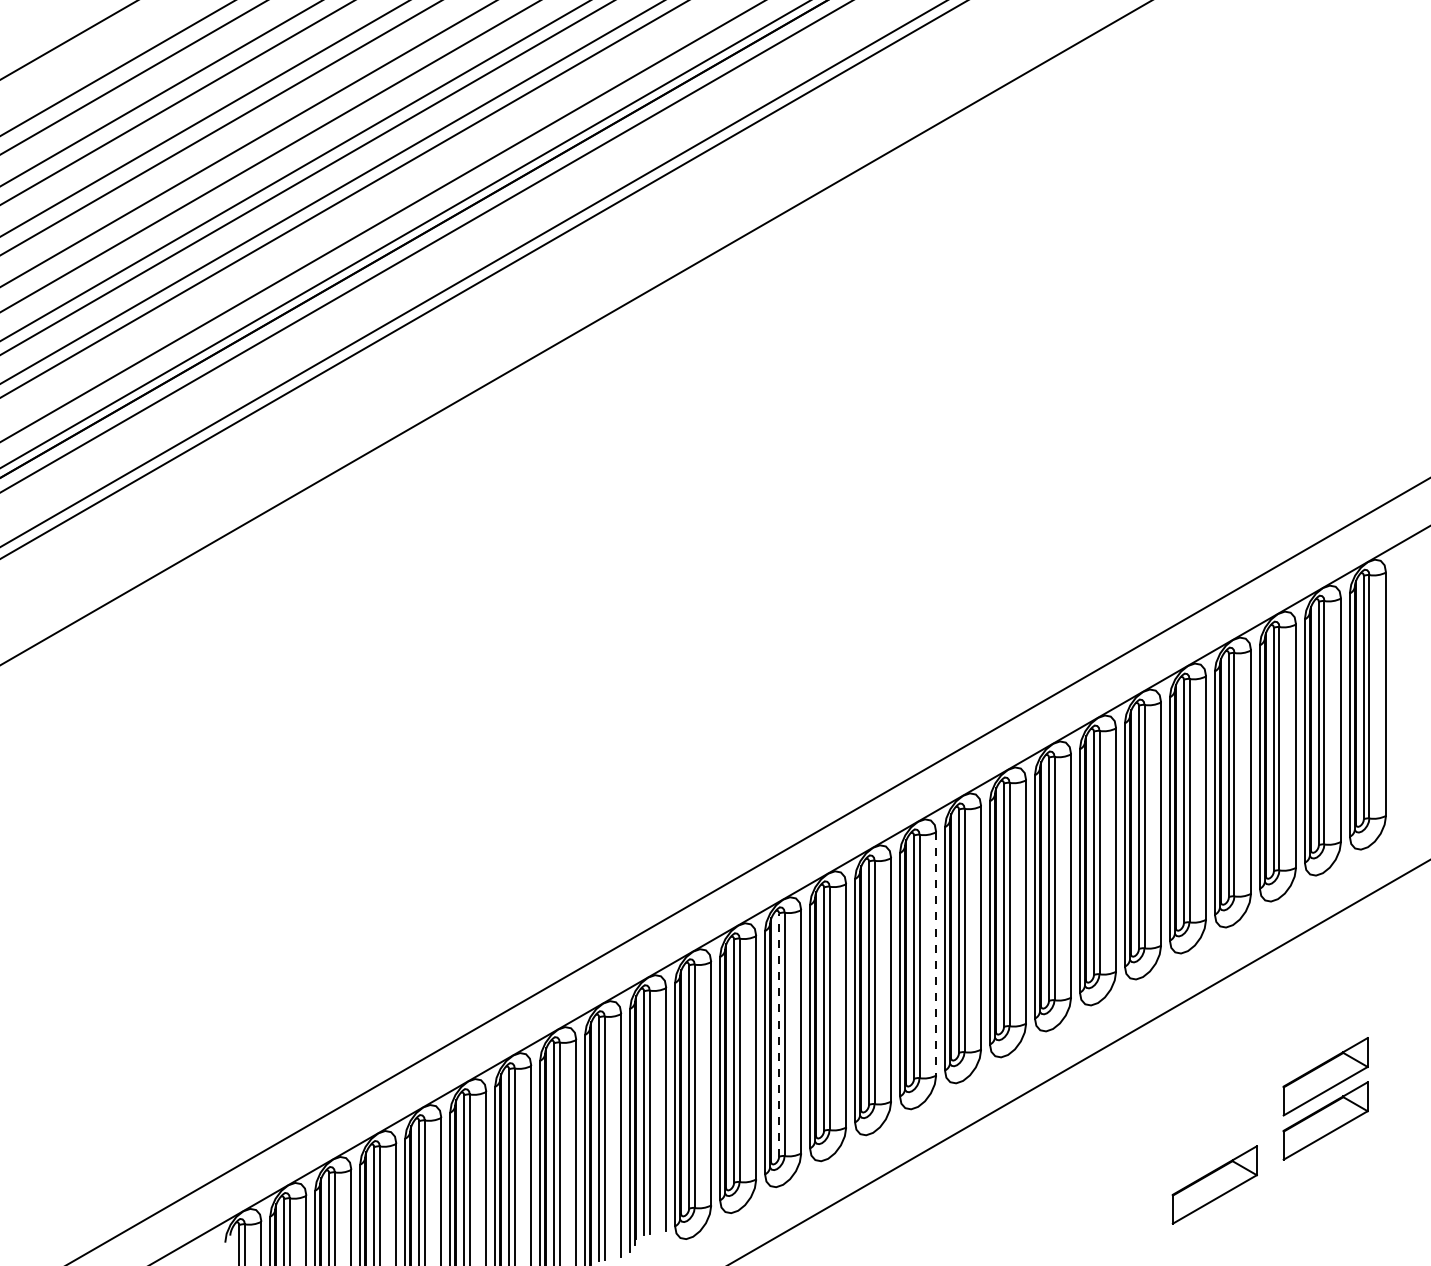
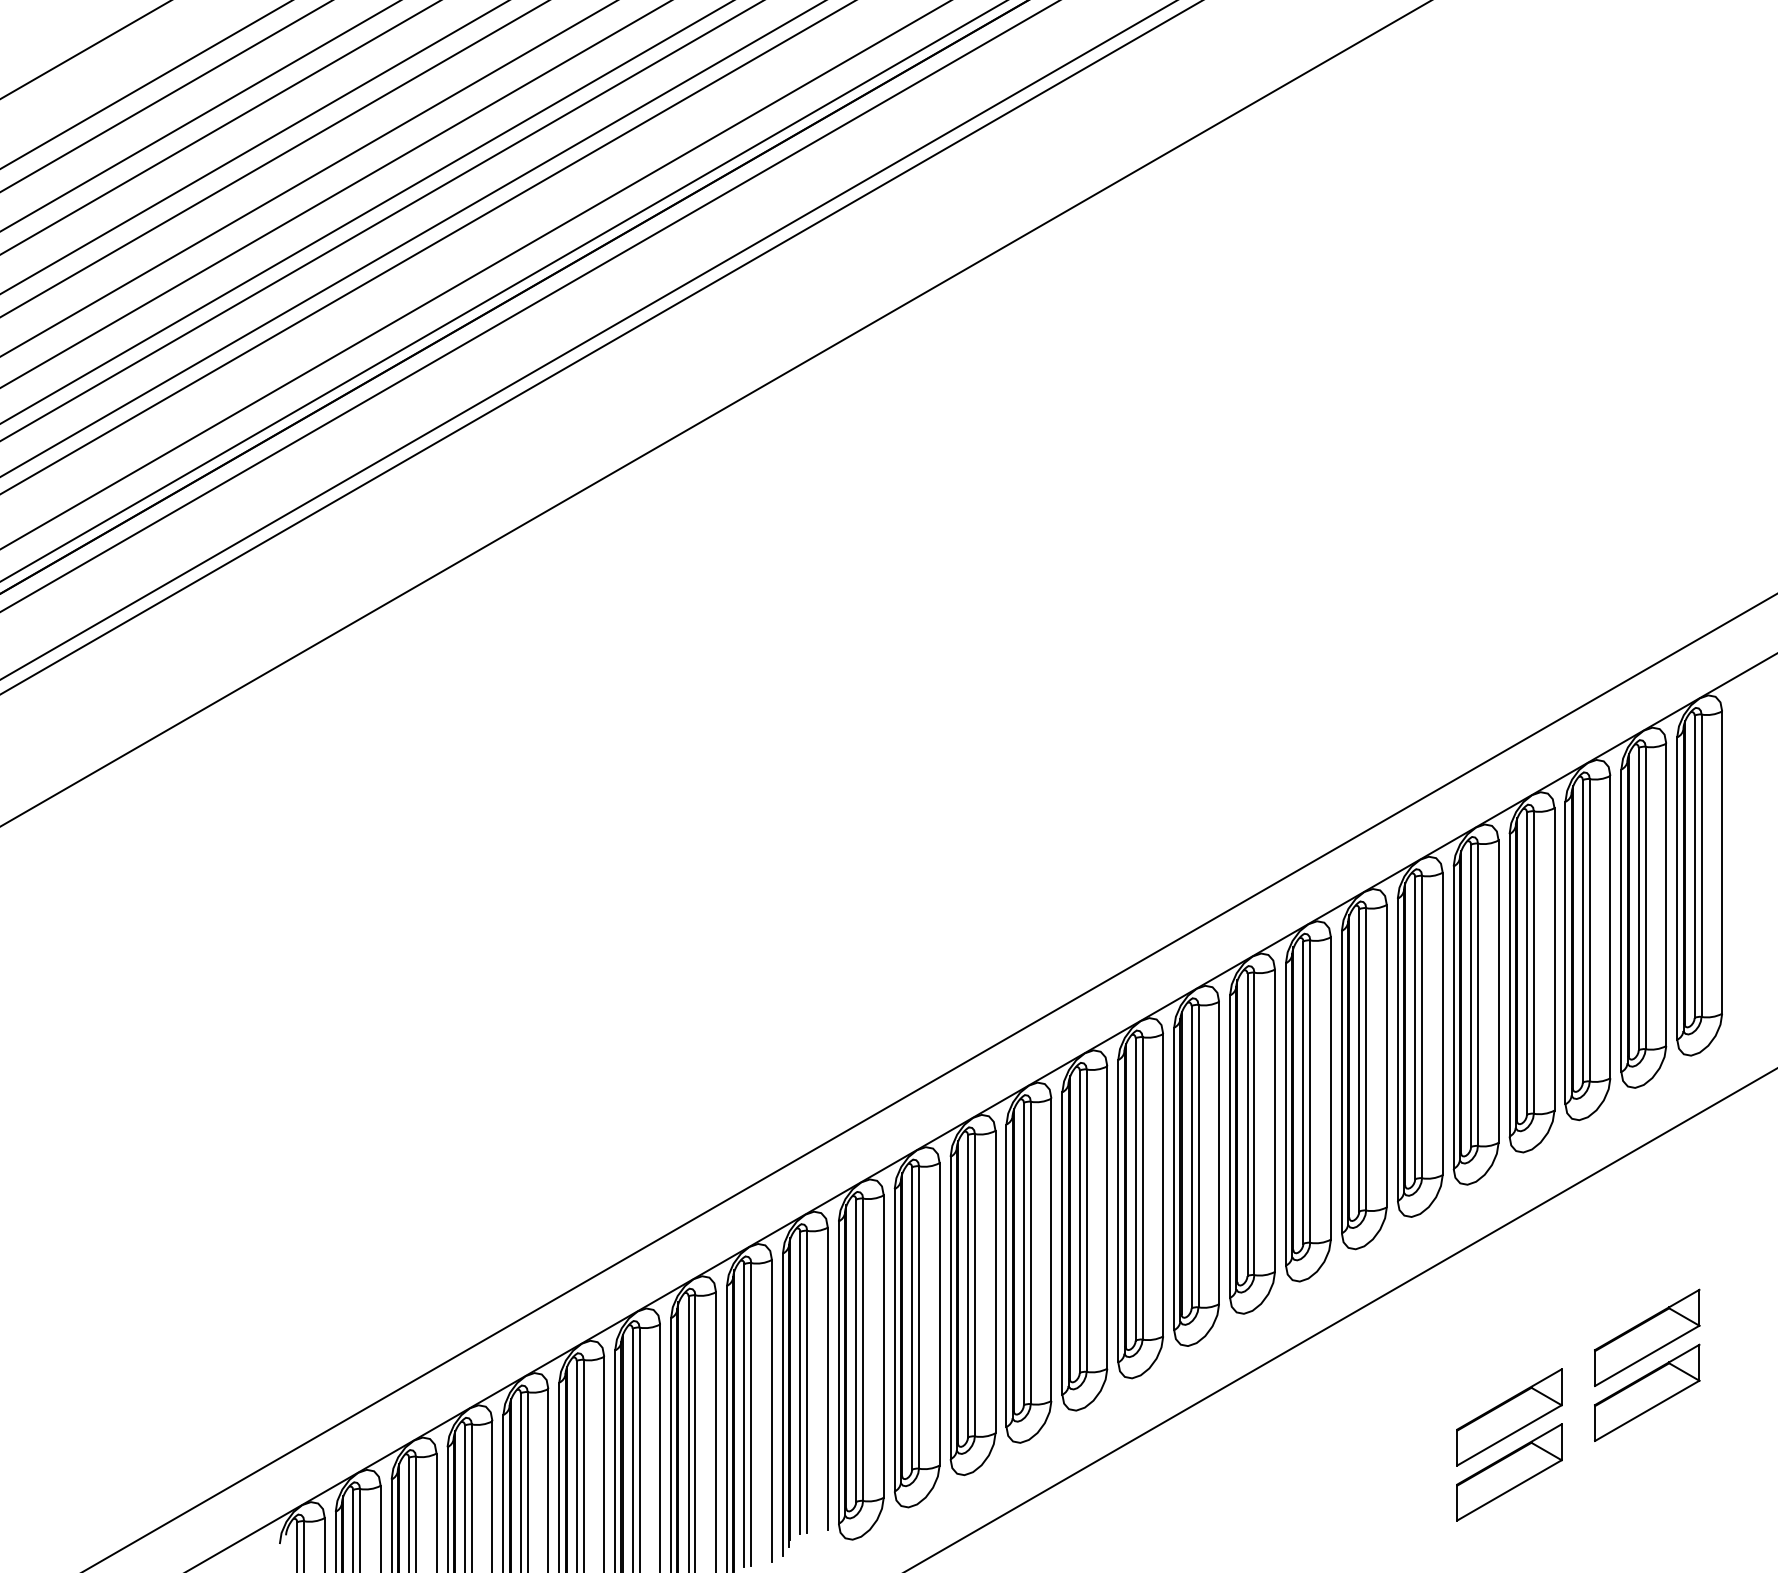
line: (936, 953) -> (1163, 1184), dashed -> solid
line: (779, 1035) -> (968, 1286), dashed -> solid
part: (1214, 1140) -> (1509, 1417), added

